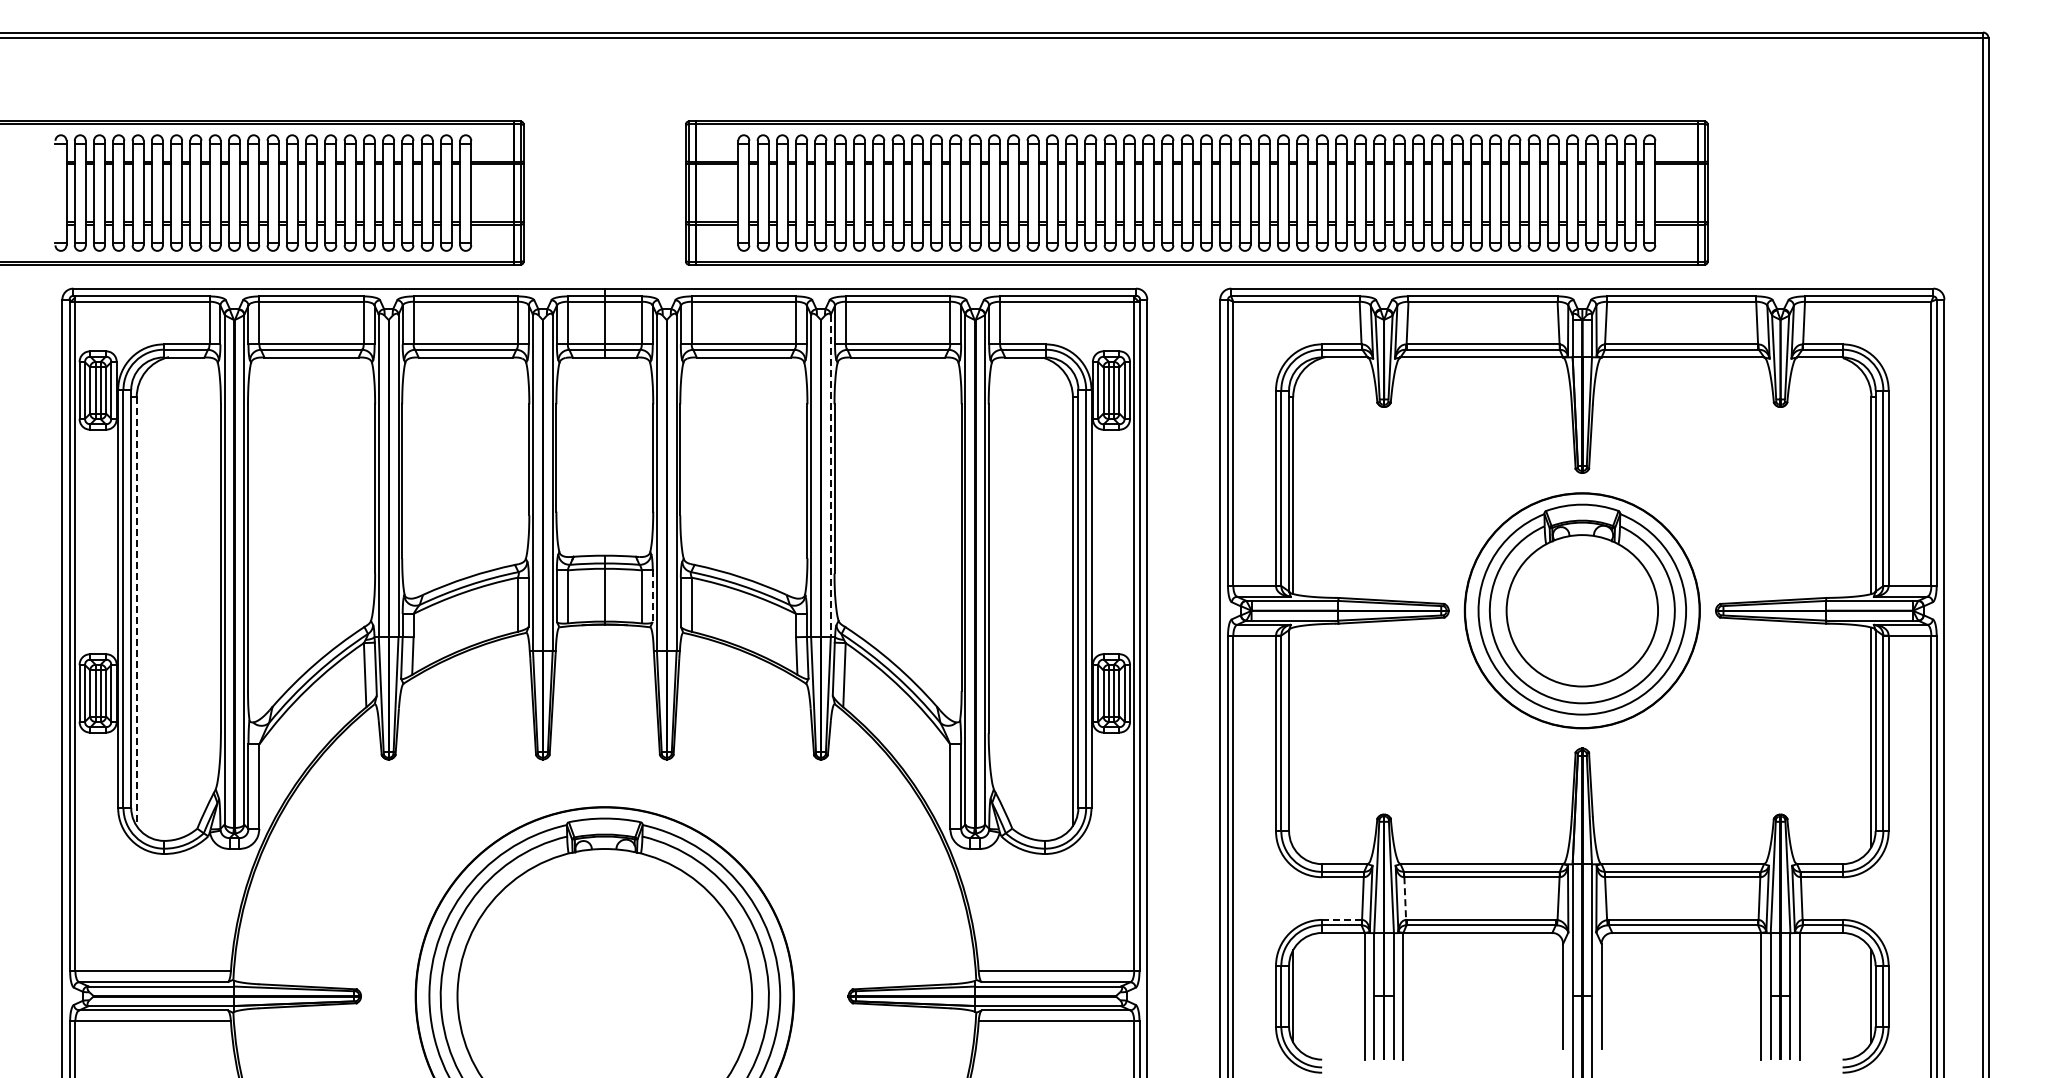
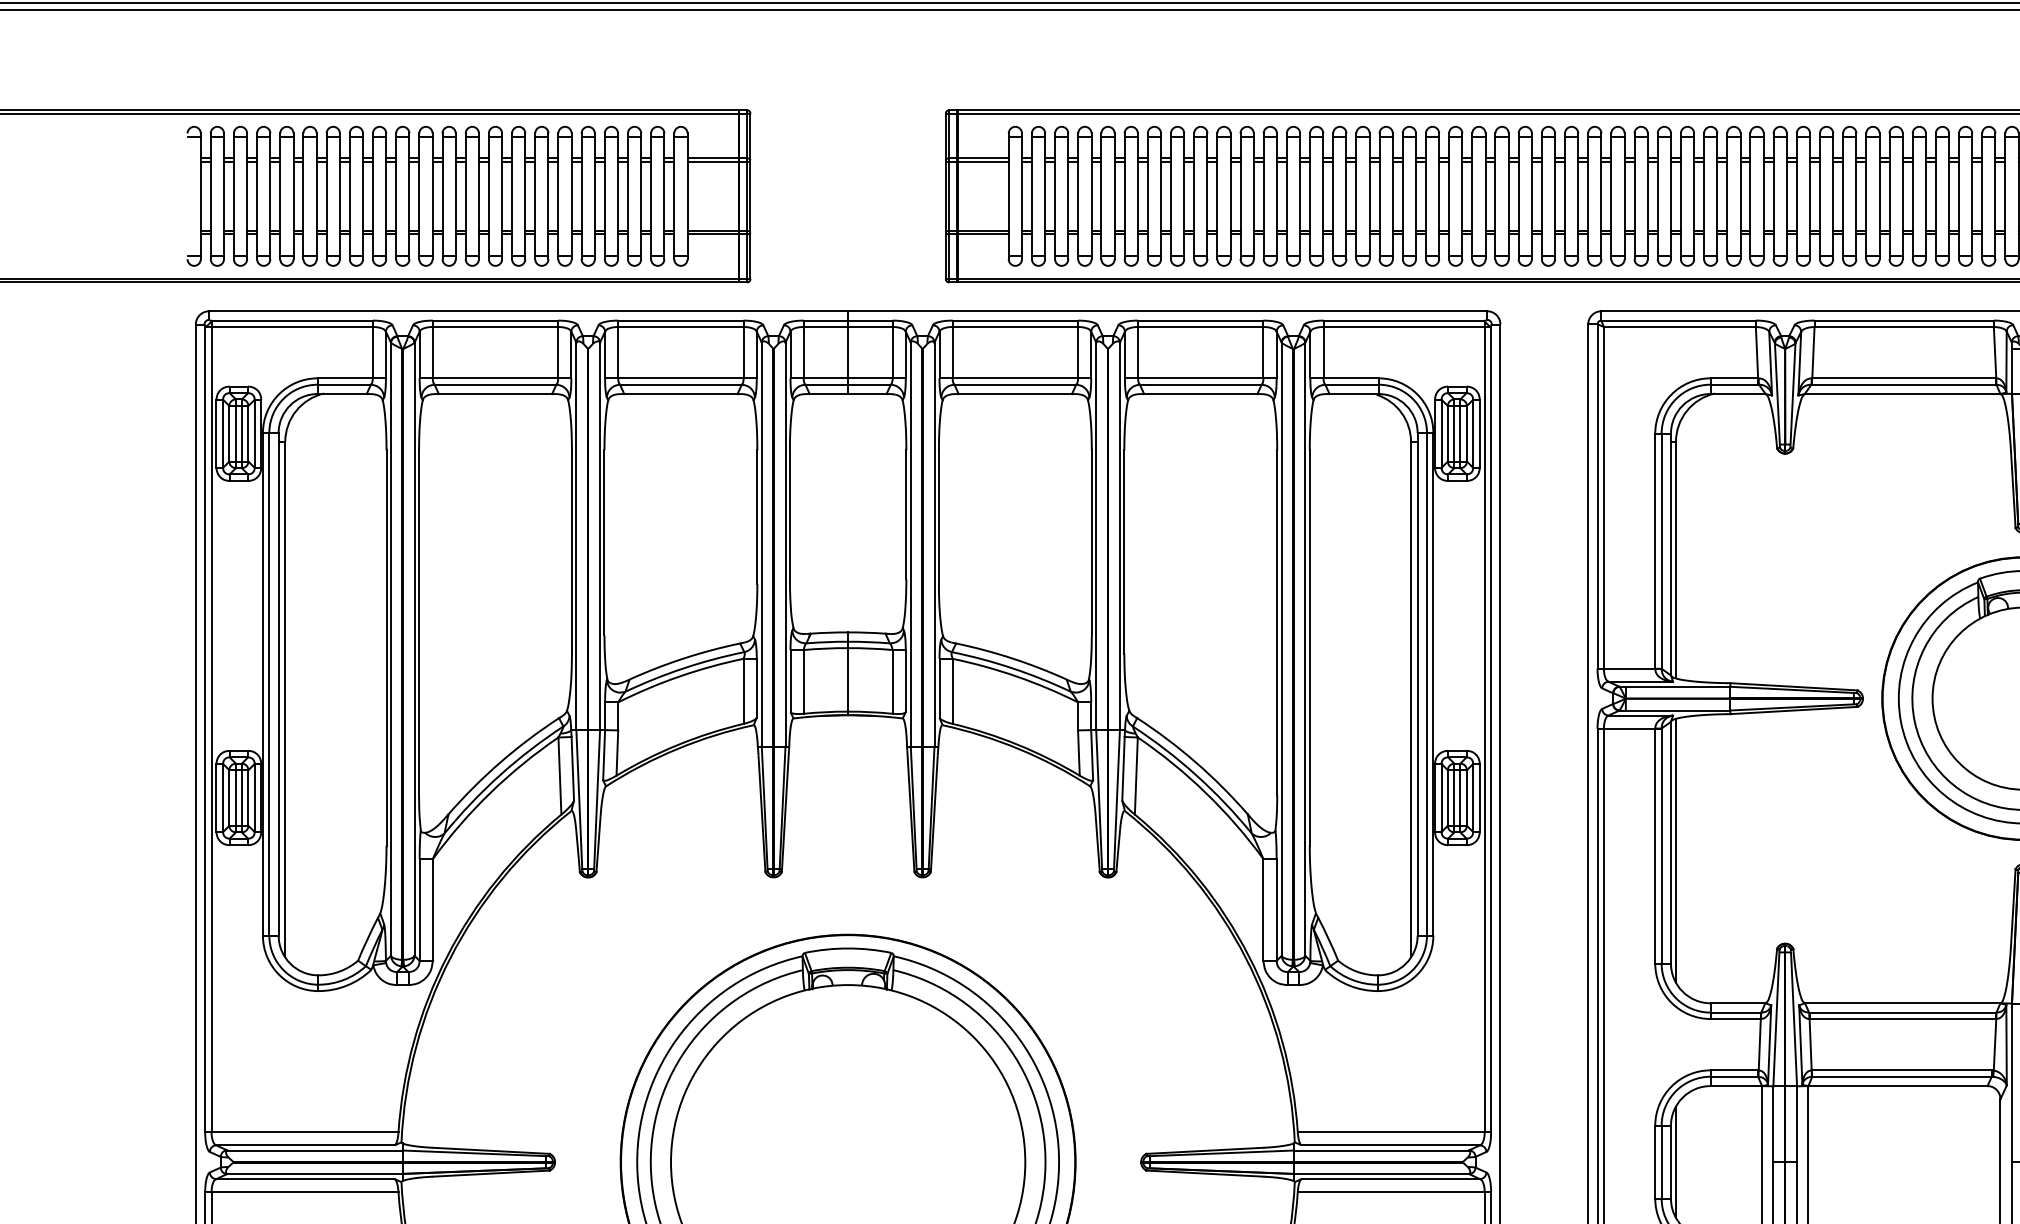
line: (830, 476) -> (1119, 537), dashed -> solid
line: (652, 596) -> (905, 681), dashed -> solid
line: (136, 612) -> (284, 700), dashed -> solid
line: (1293, 736) -> (1676, 849), added
line: (1405, 899) -> (1810, 1045), dashed -> solid
line: (1341, 919) -> (1734, 1069), dashed -> solid

